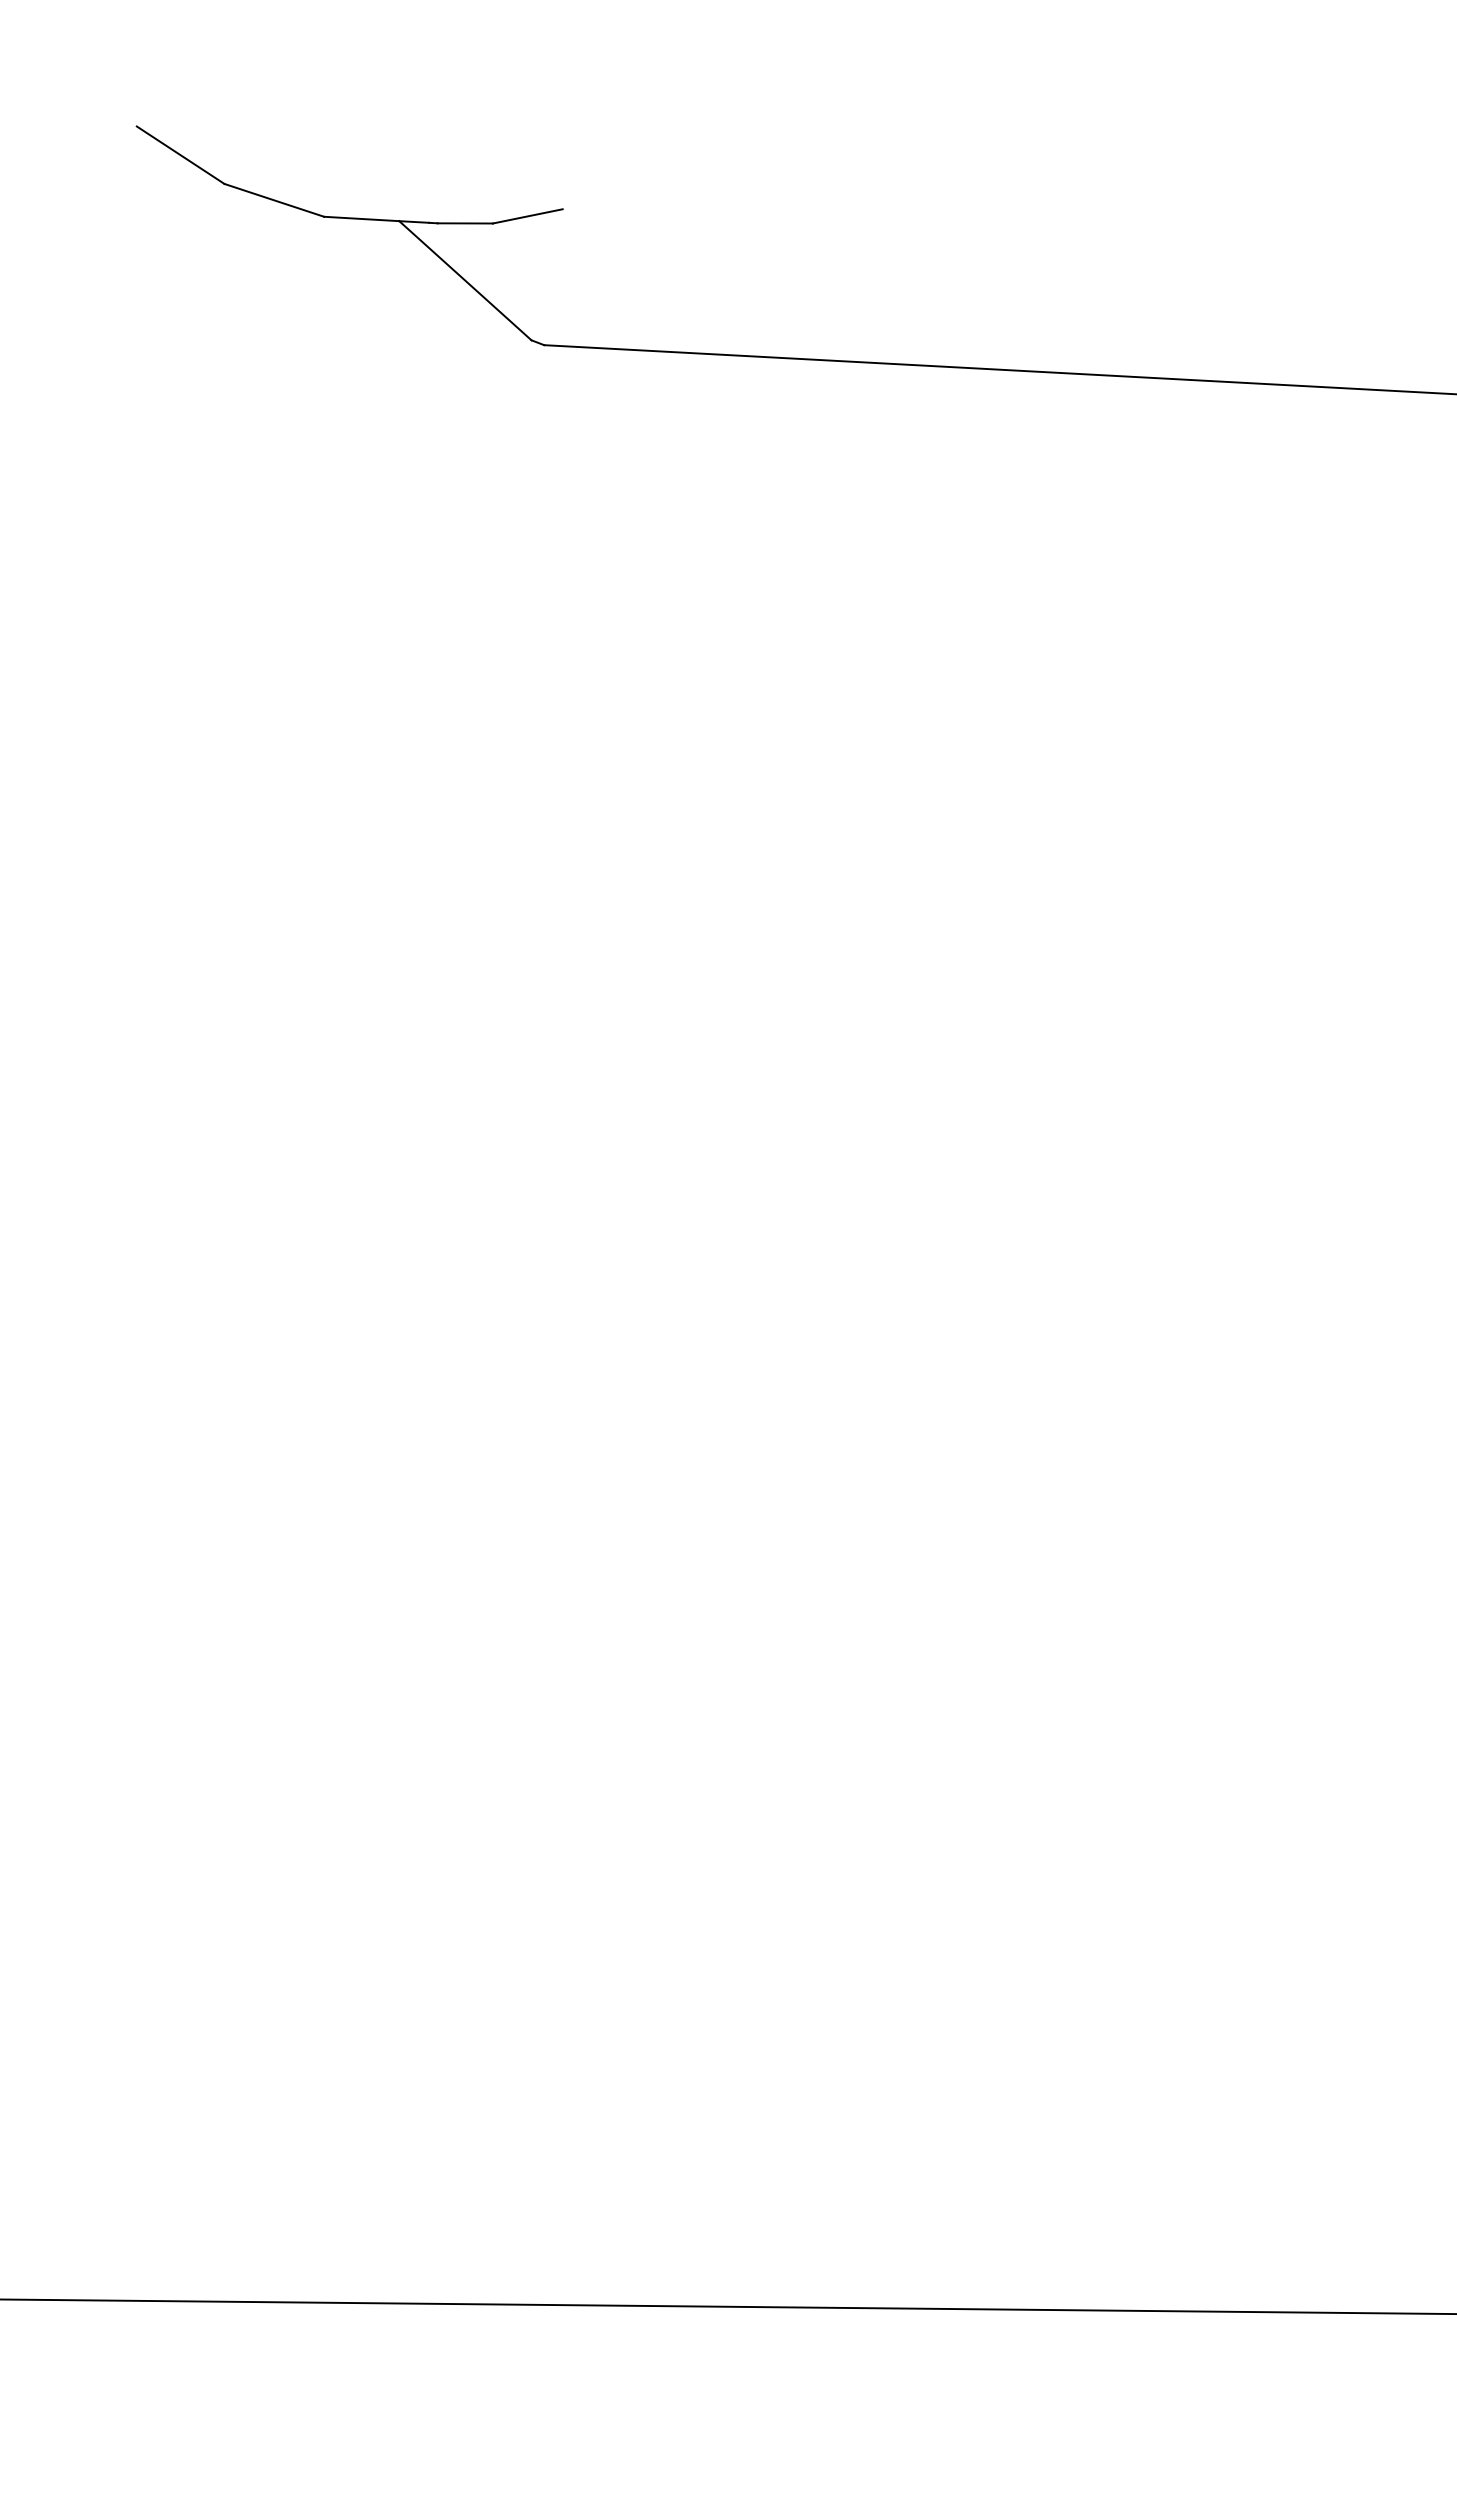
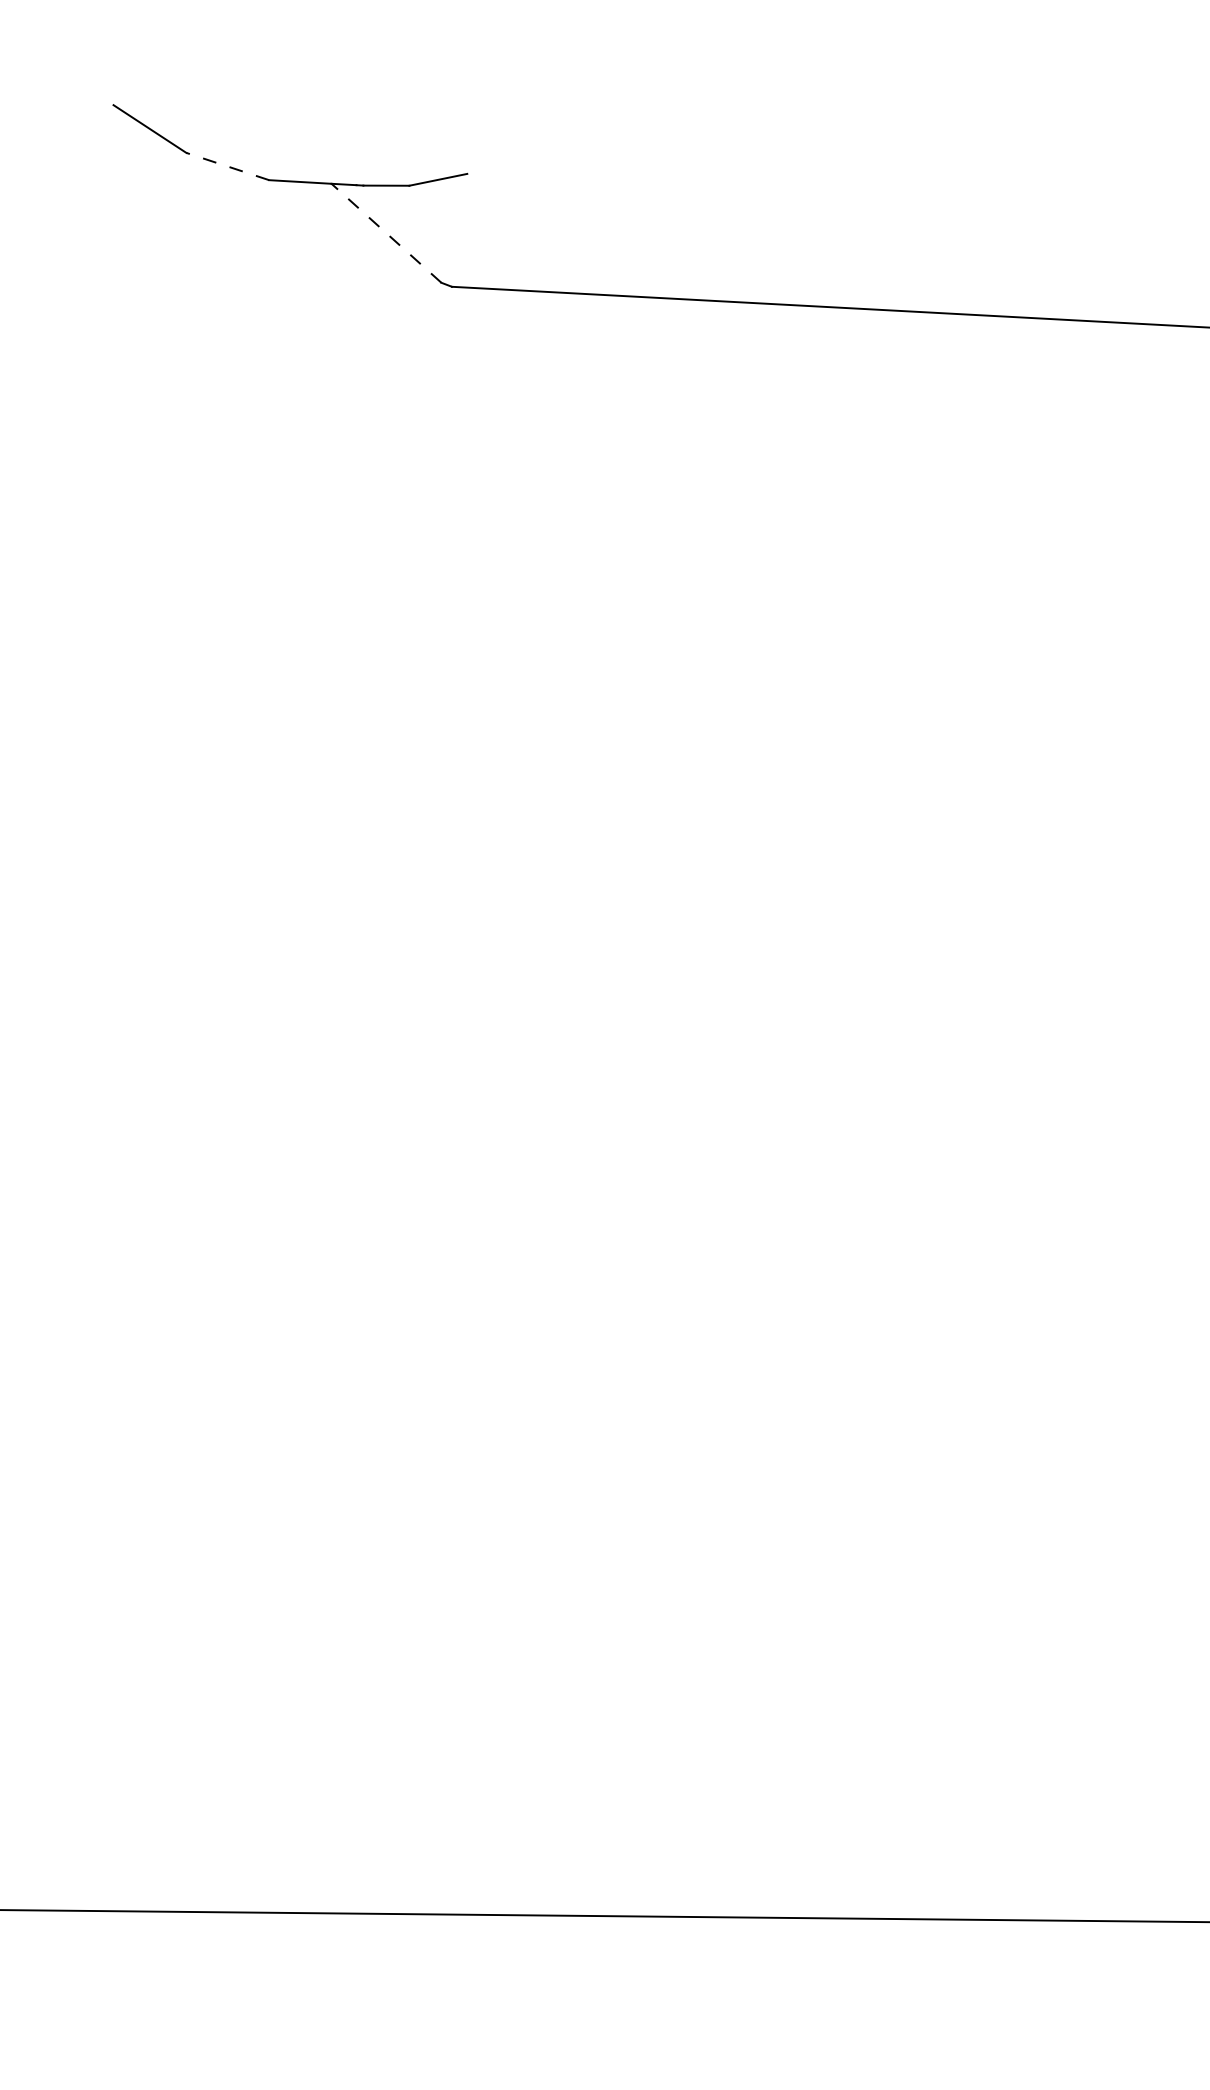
line: (273, 200) -> (227, 166), solid -> dashed
line: (465, 280) -> (386, 233), solid -> dashed

